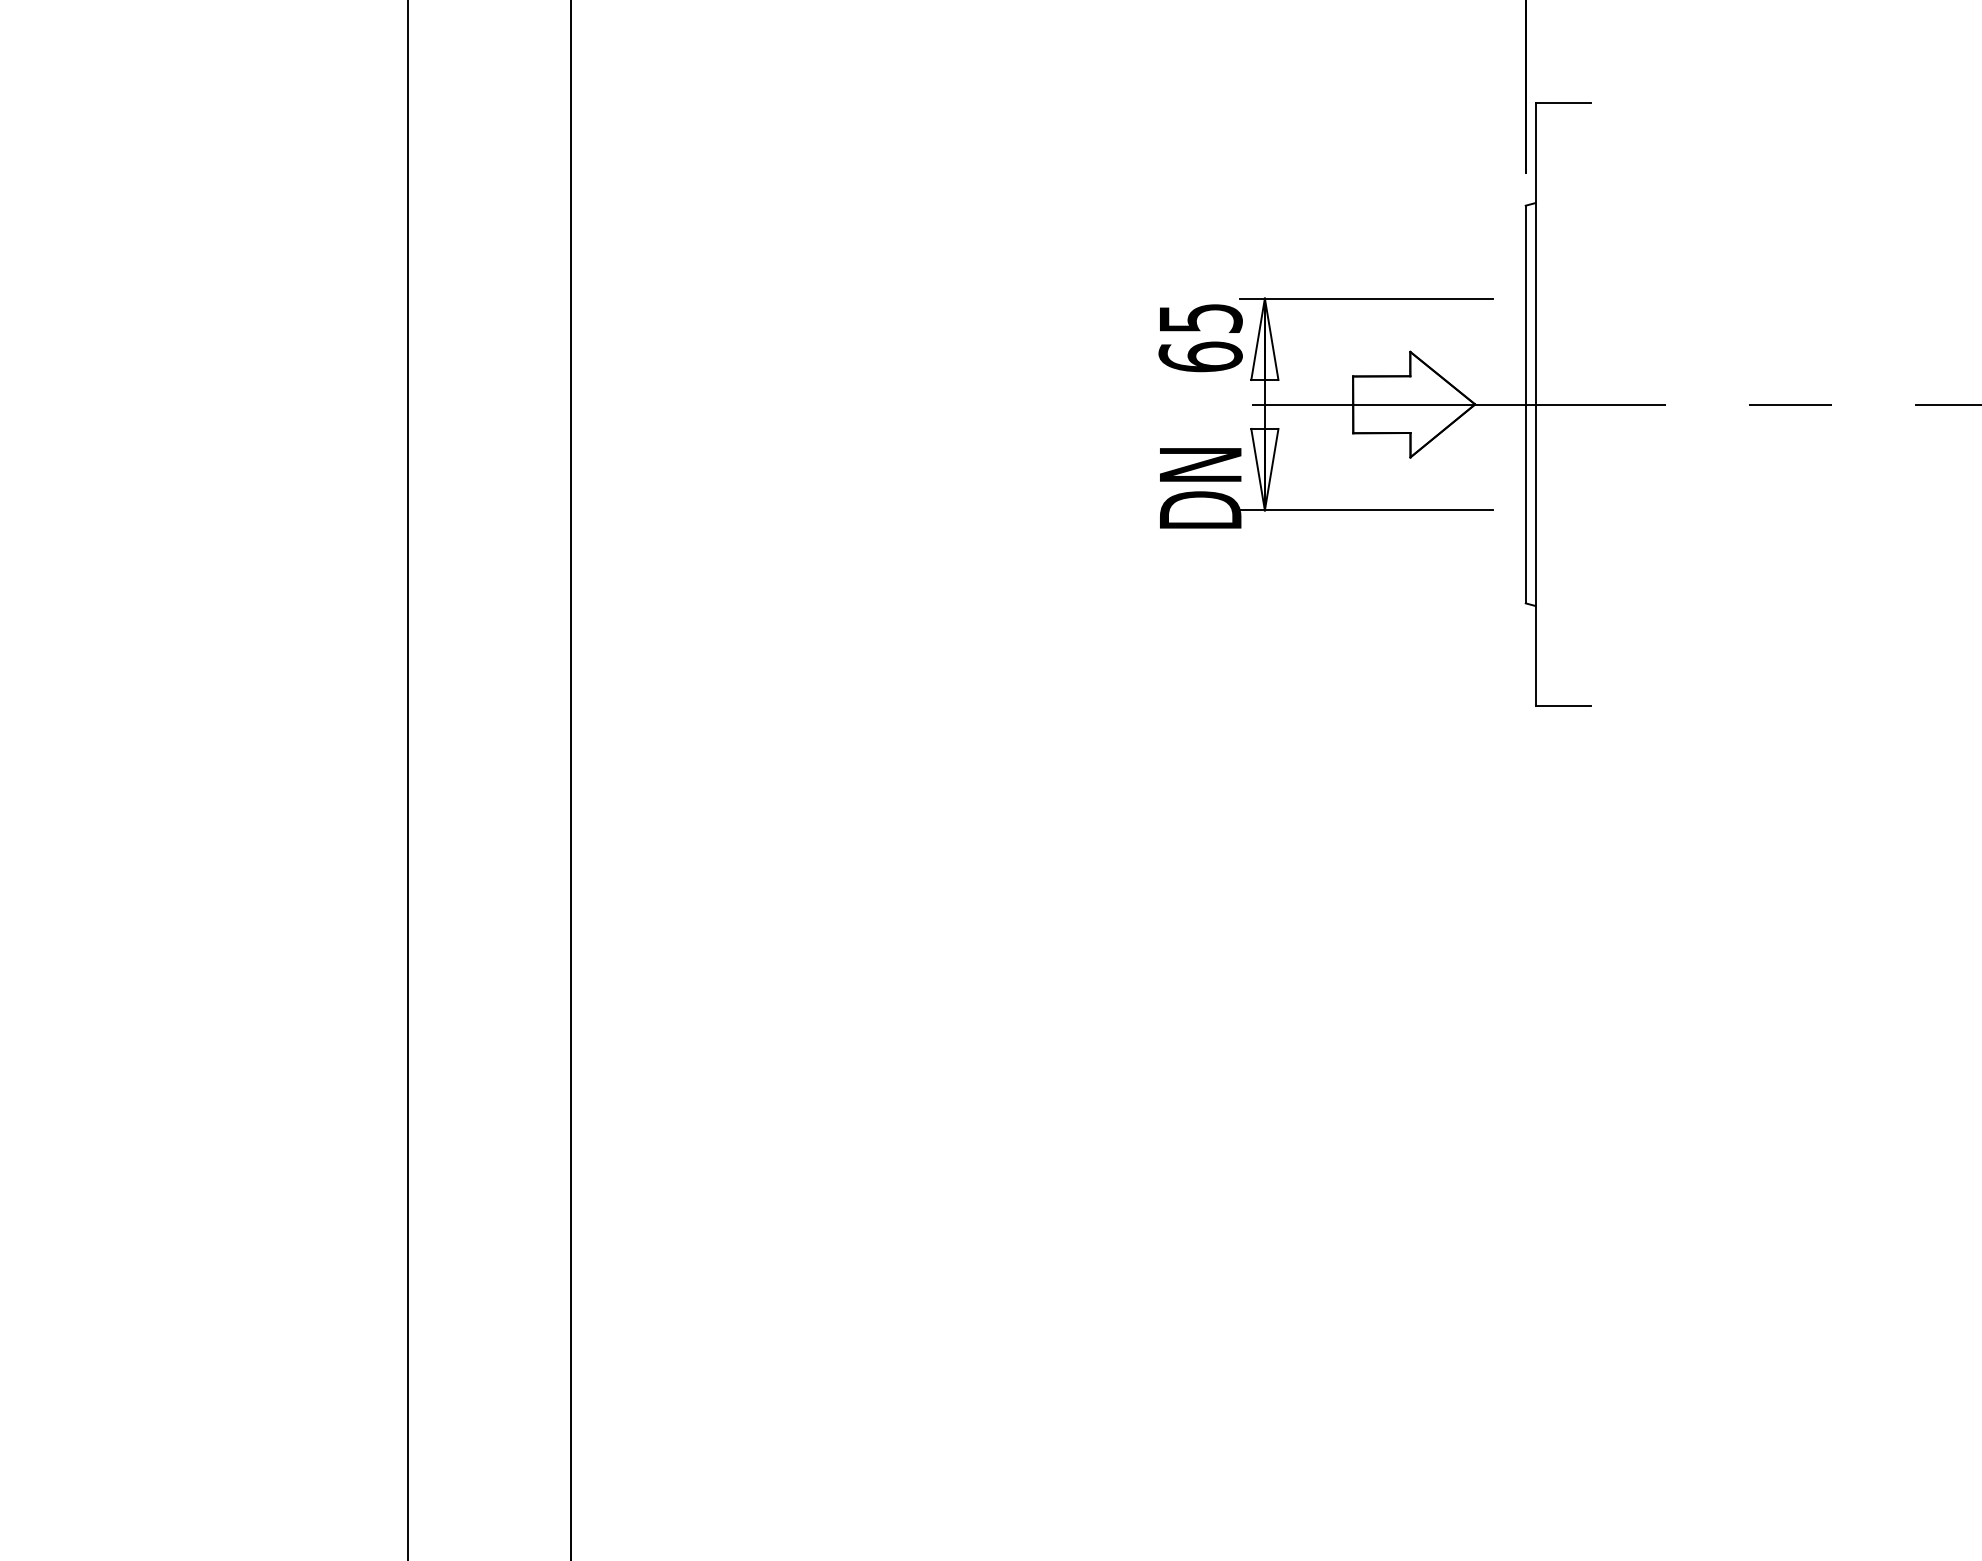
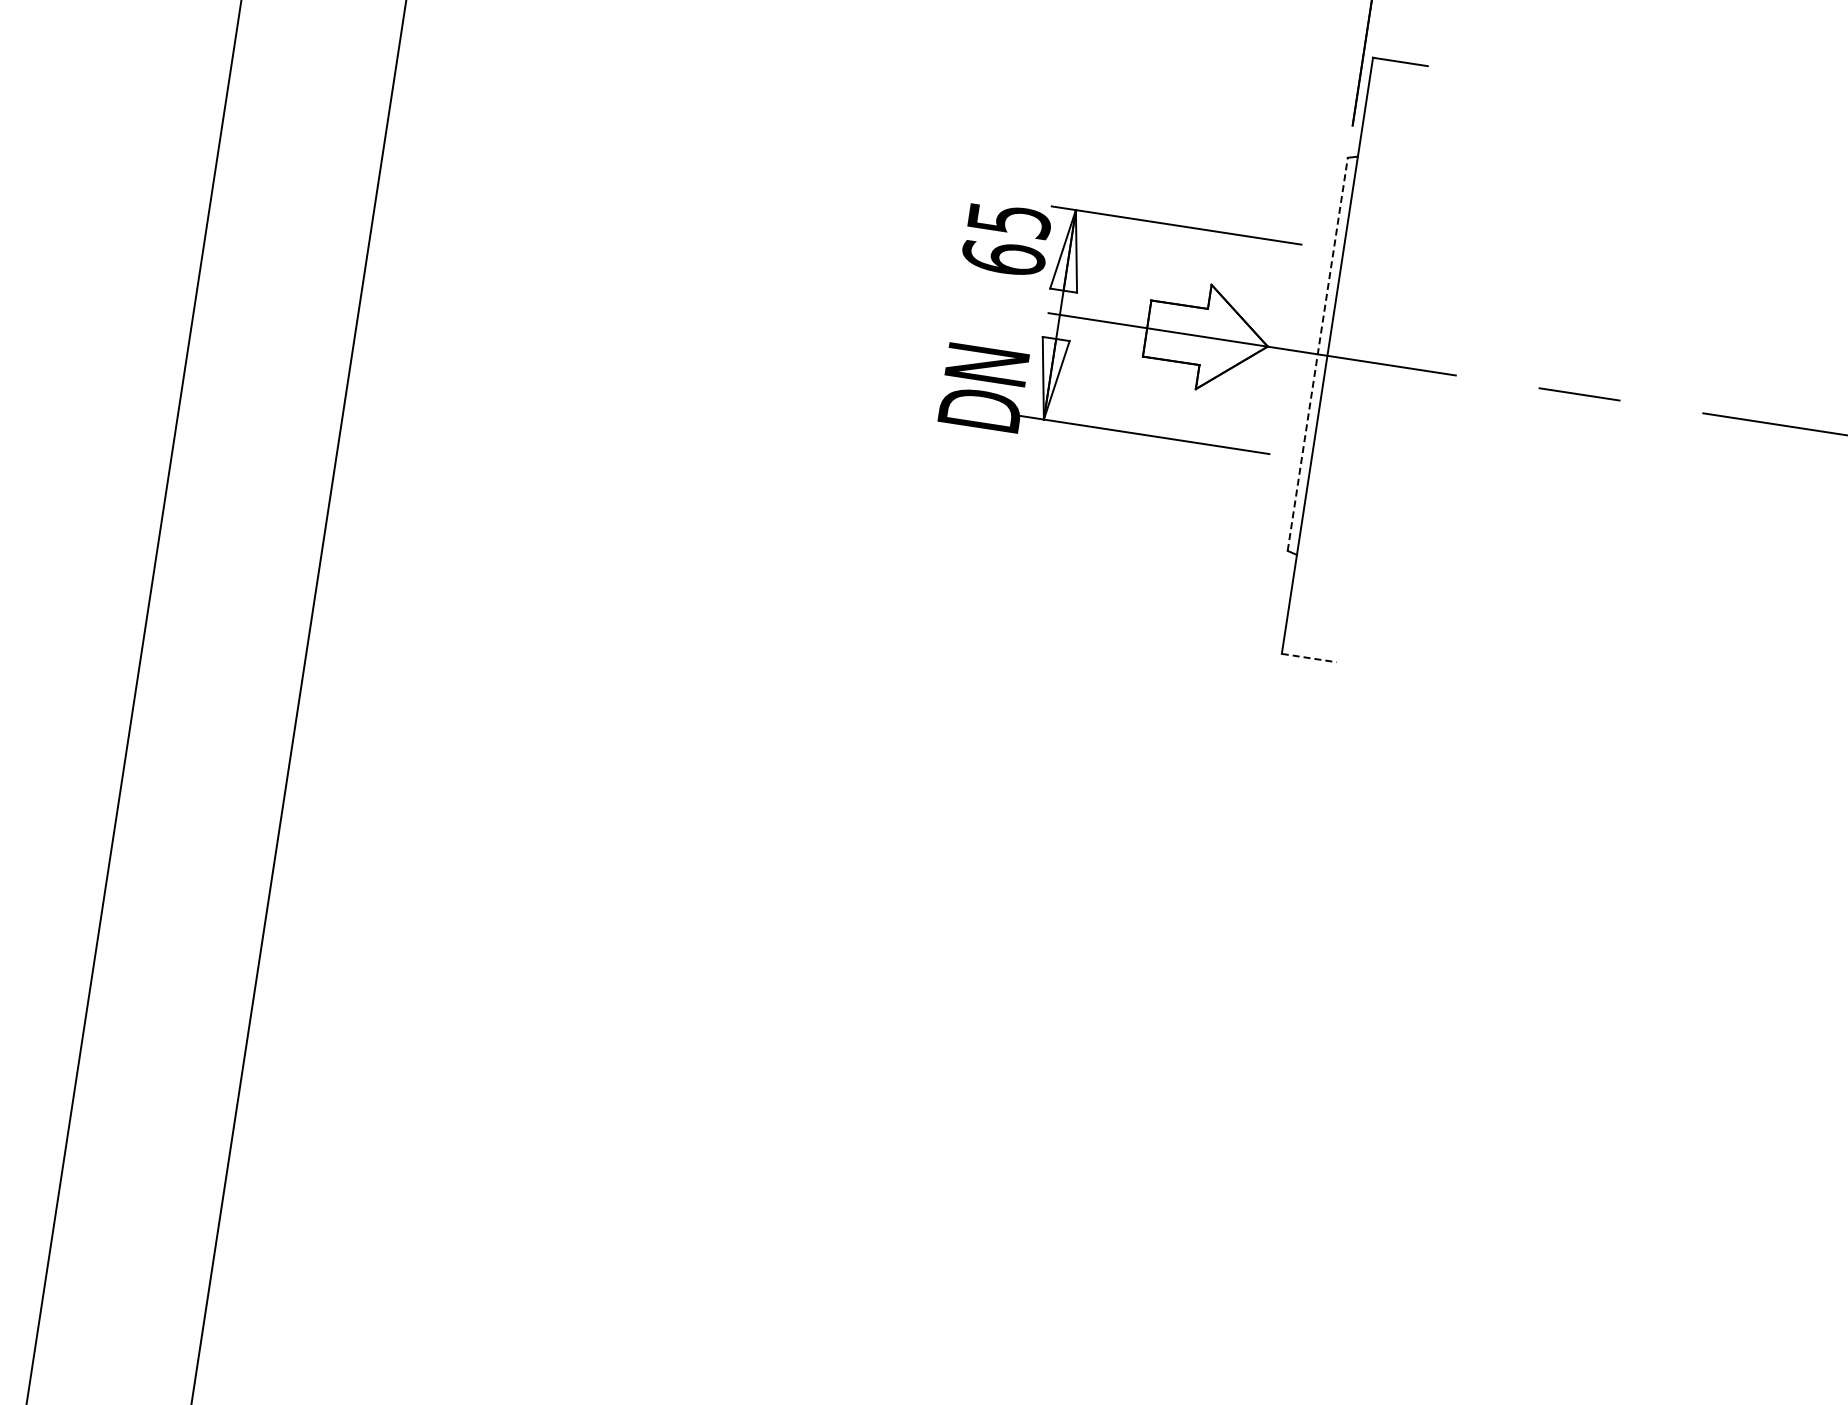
line: (1525, 404) -> (1317, 354), solid -> dashed
line: (1563, 706) -> (1309, 658), solid -> dashed

